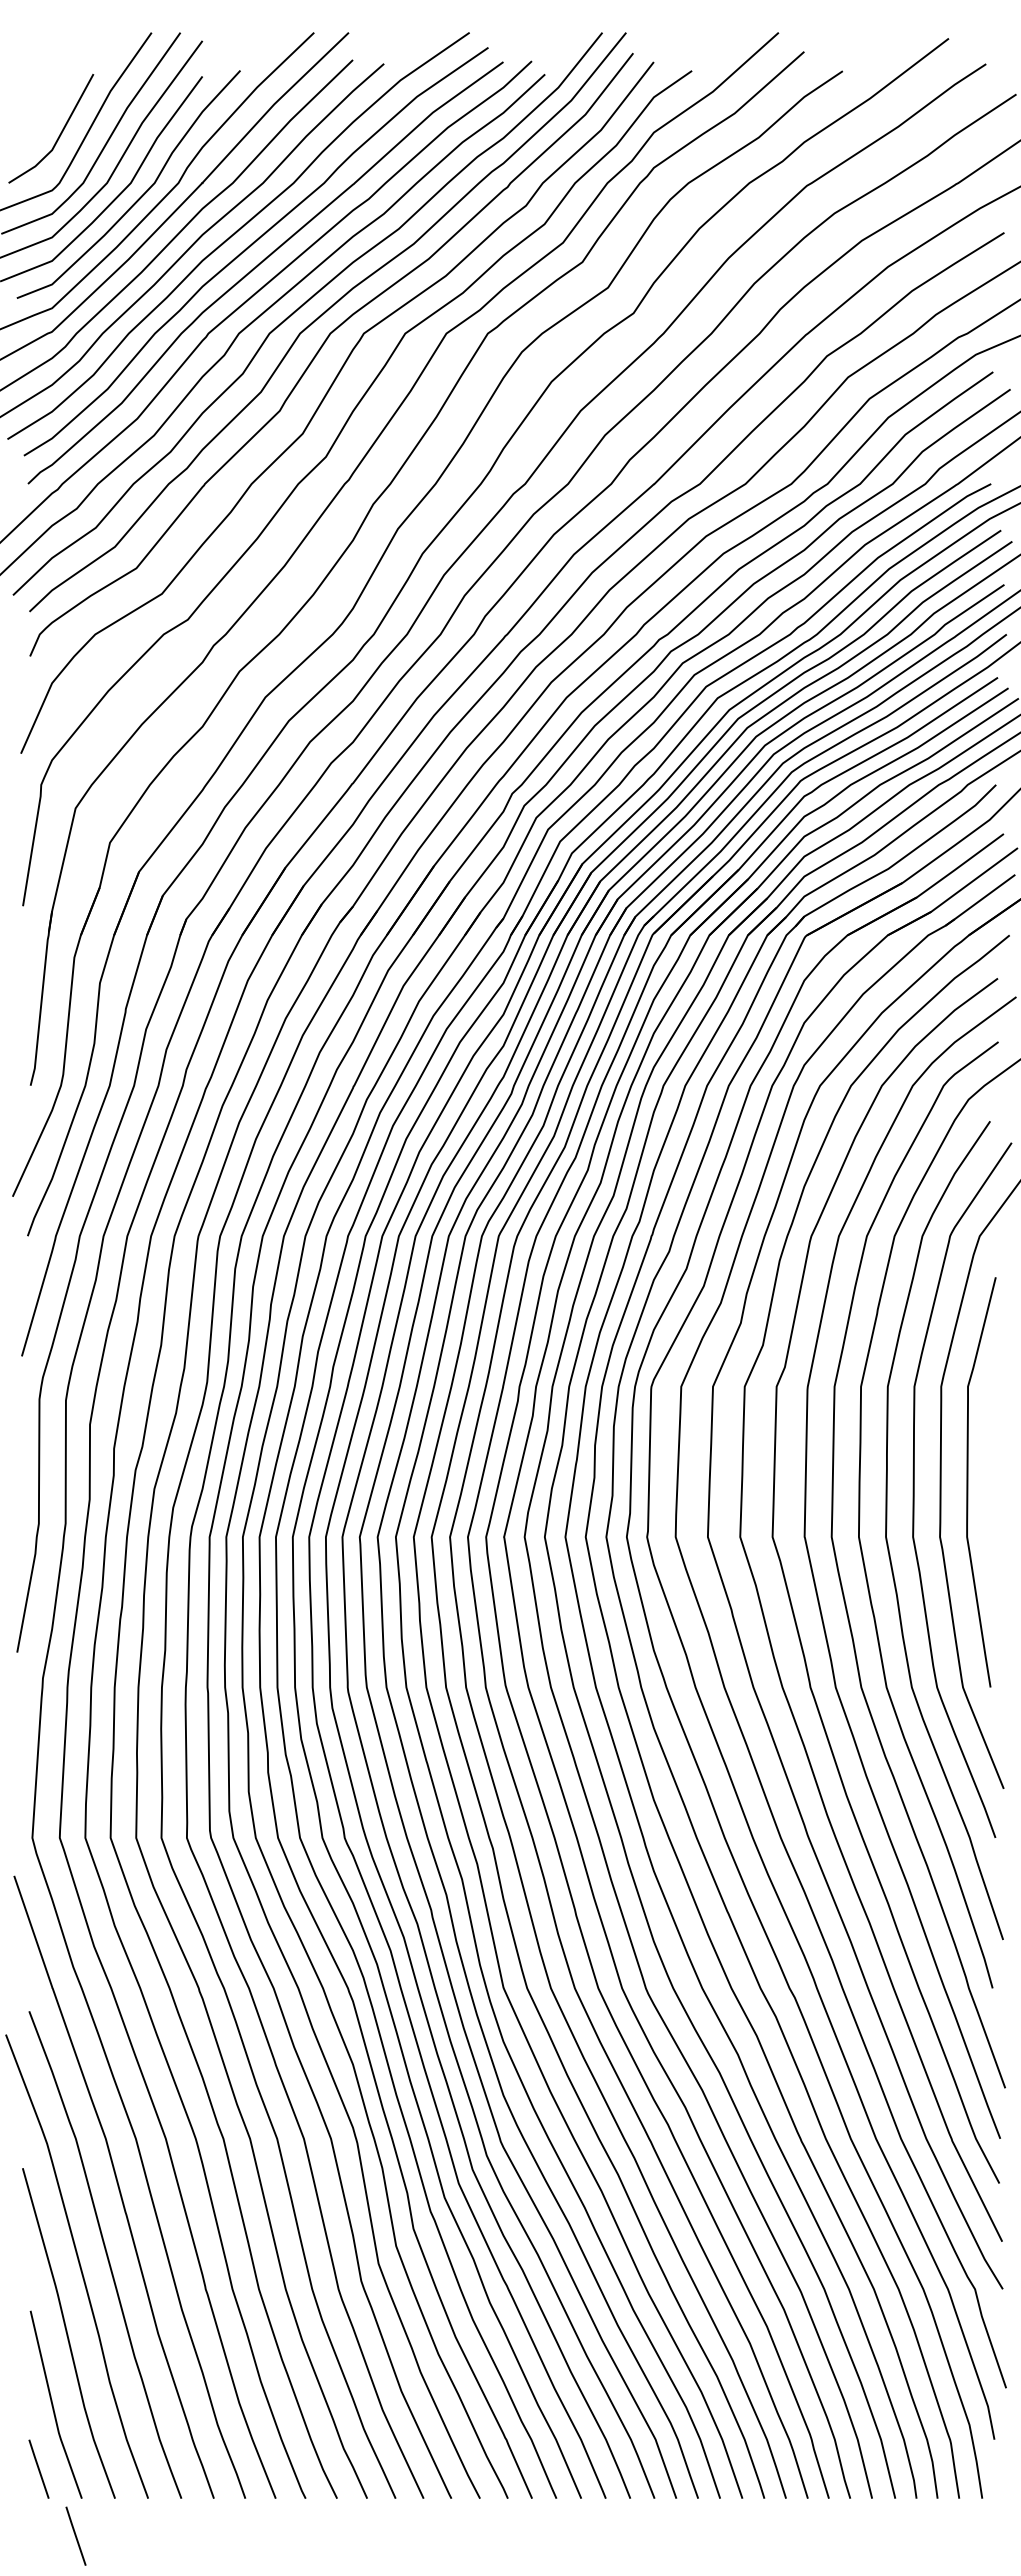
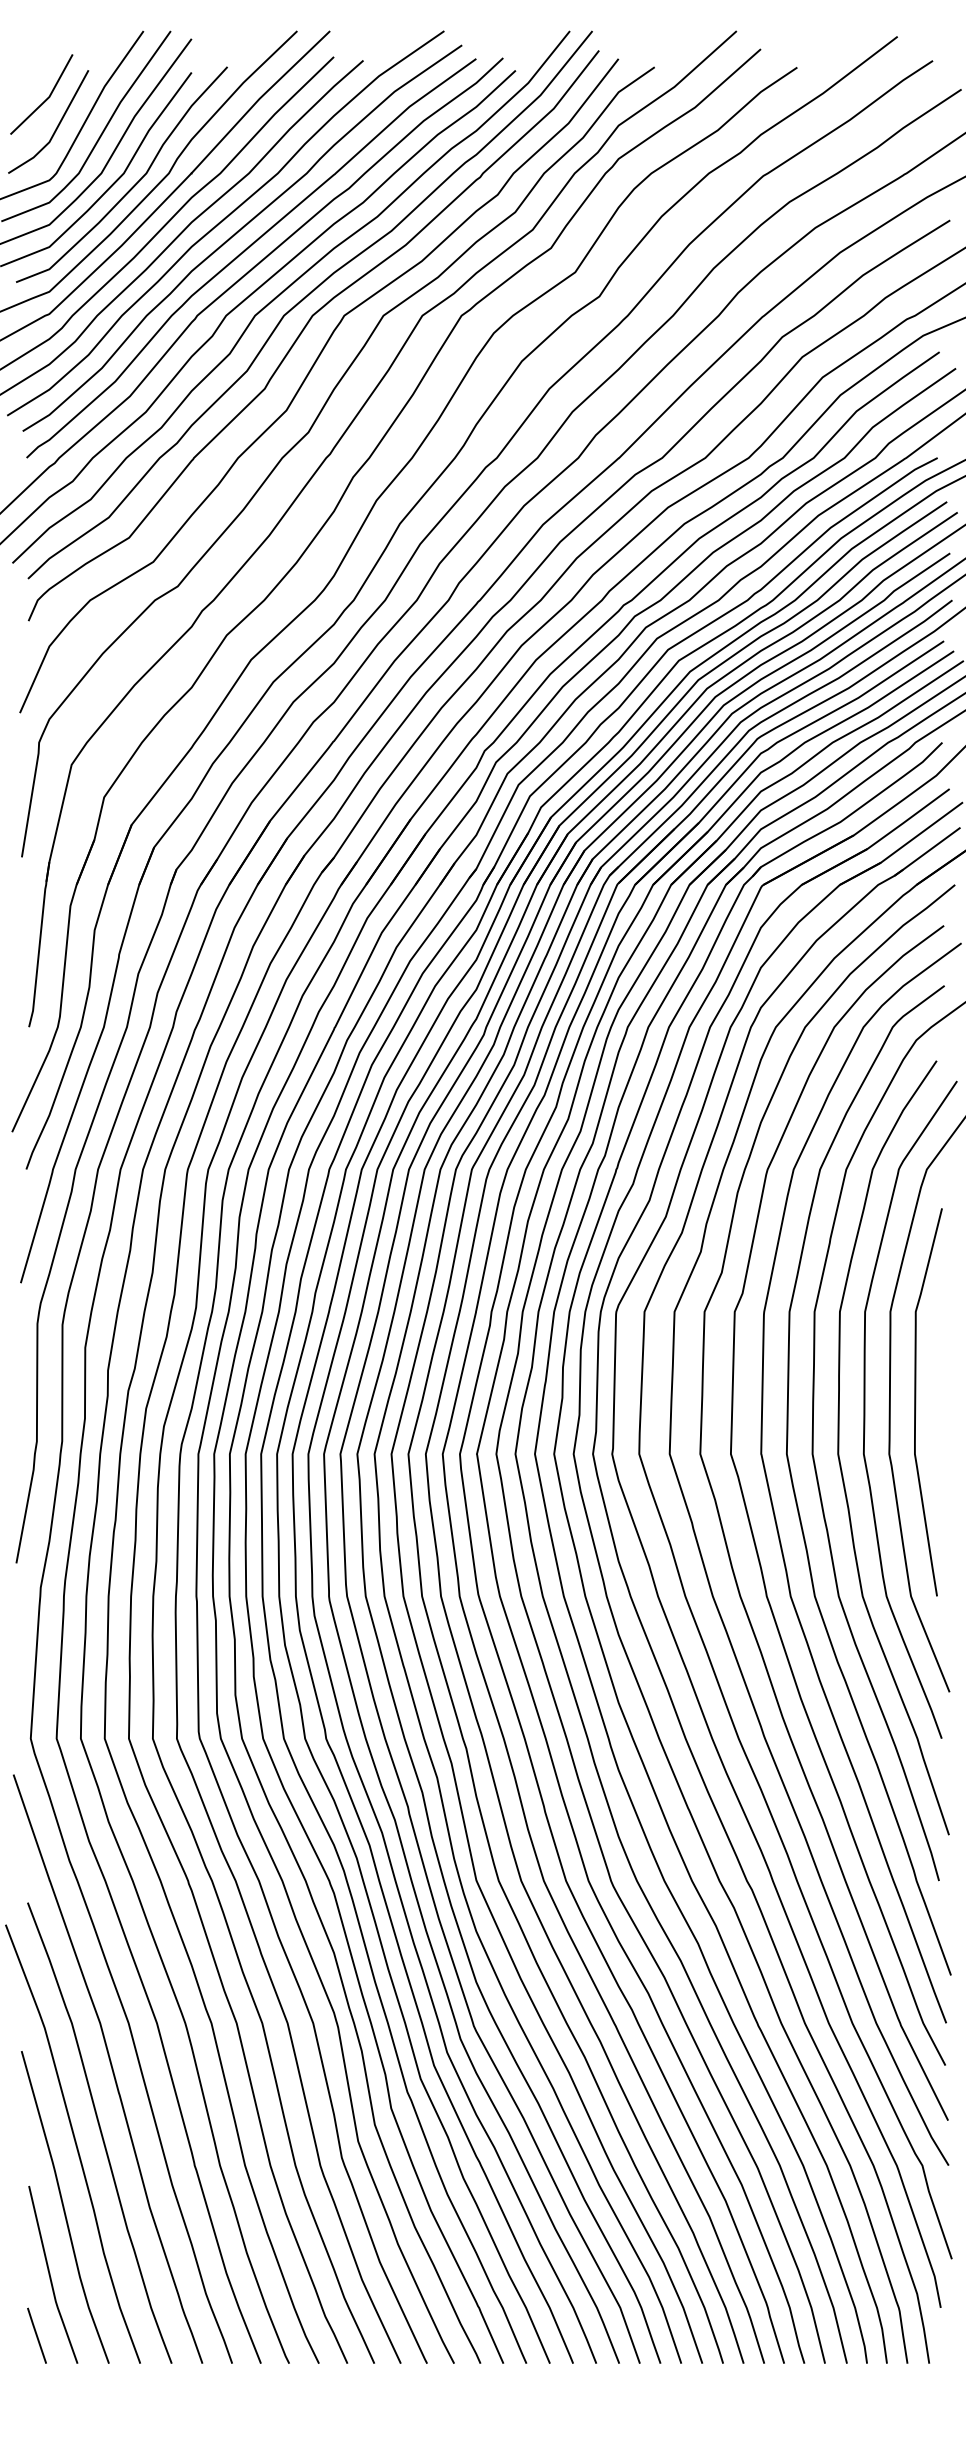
line: (48, 104) -> (45, 99), added
line: (75, 2535) -> (71, 2398), removed

